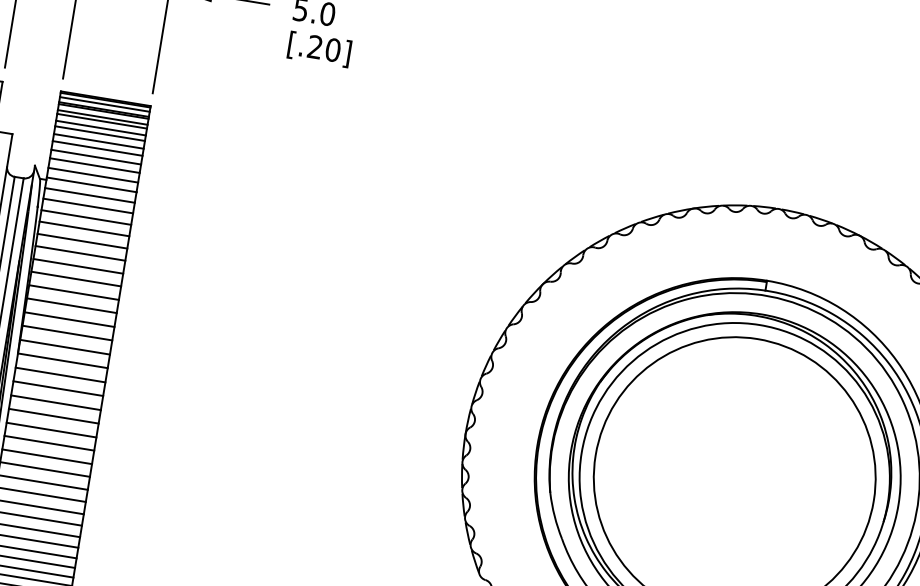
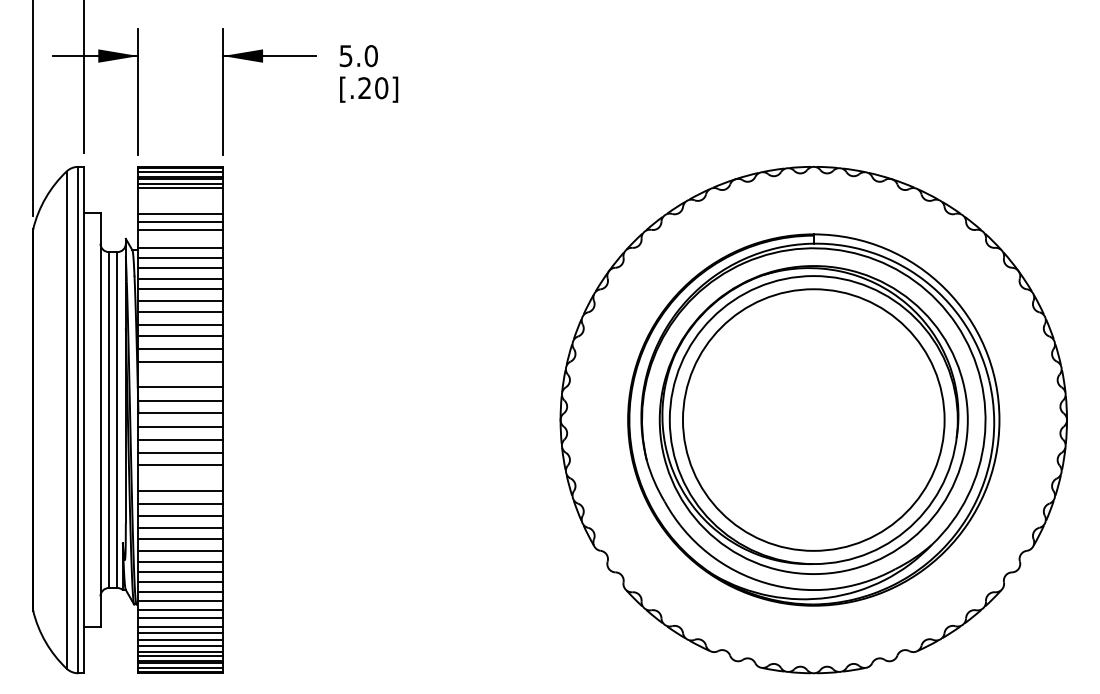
line: (100, 128) -> (180, 194), removed
line: (99, 133) -> (180, 199), removed
line: (98, 140) -> (180, 206), removed
line: (93, 174) -> (180, 238), removed
line: (69, 319) -> (180, 374), removed
line: (51, 430) -> (180, 478), removed

